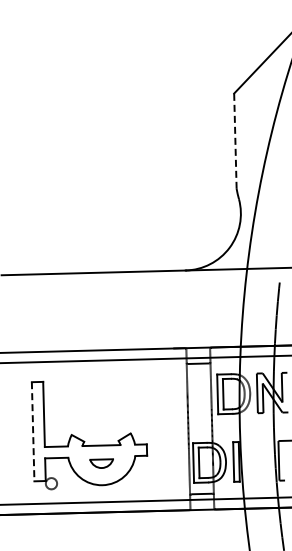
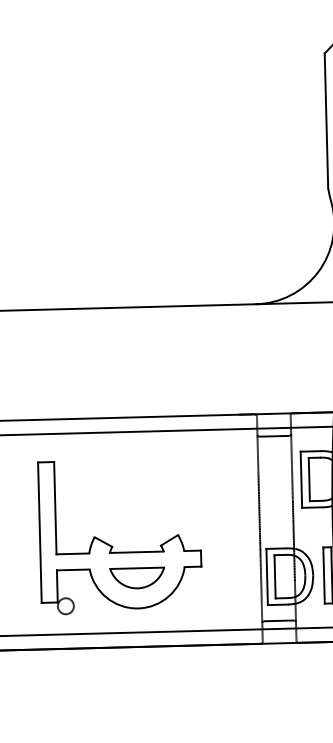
line: (235, 141) -> (326, 121), dashed -> solid
line: (33, 431) -> (40, 532), dashed -> solid
part: (101, 463) -> (136, 577), size x1.67

